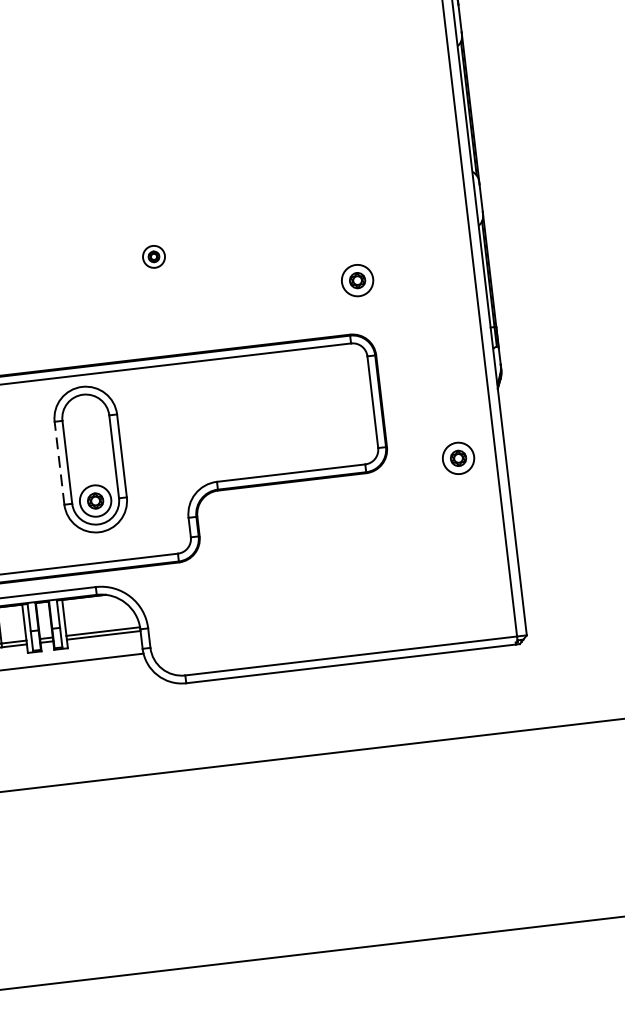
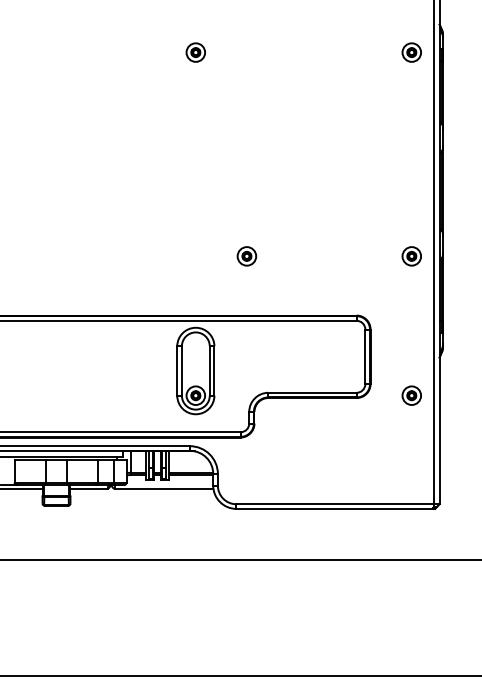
part: (153, 257) -> (246, 256), size x1.43
part: (357, 280) -> (411, 256), moved
line: (60, 463) -> (177, 371), dashed -> solid

